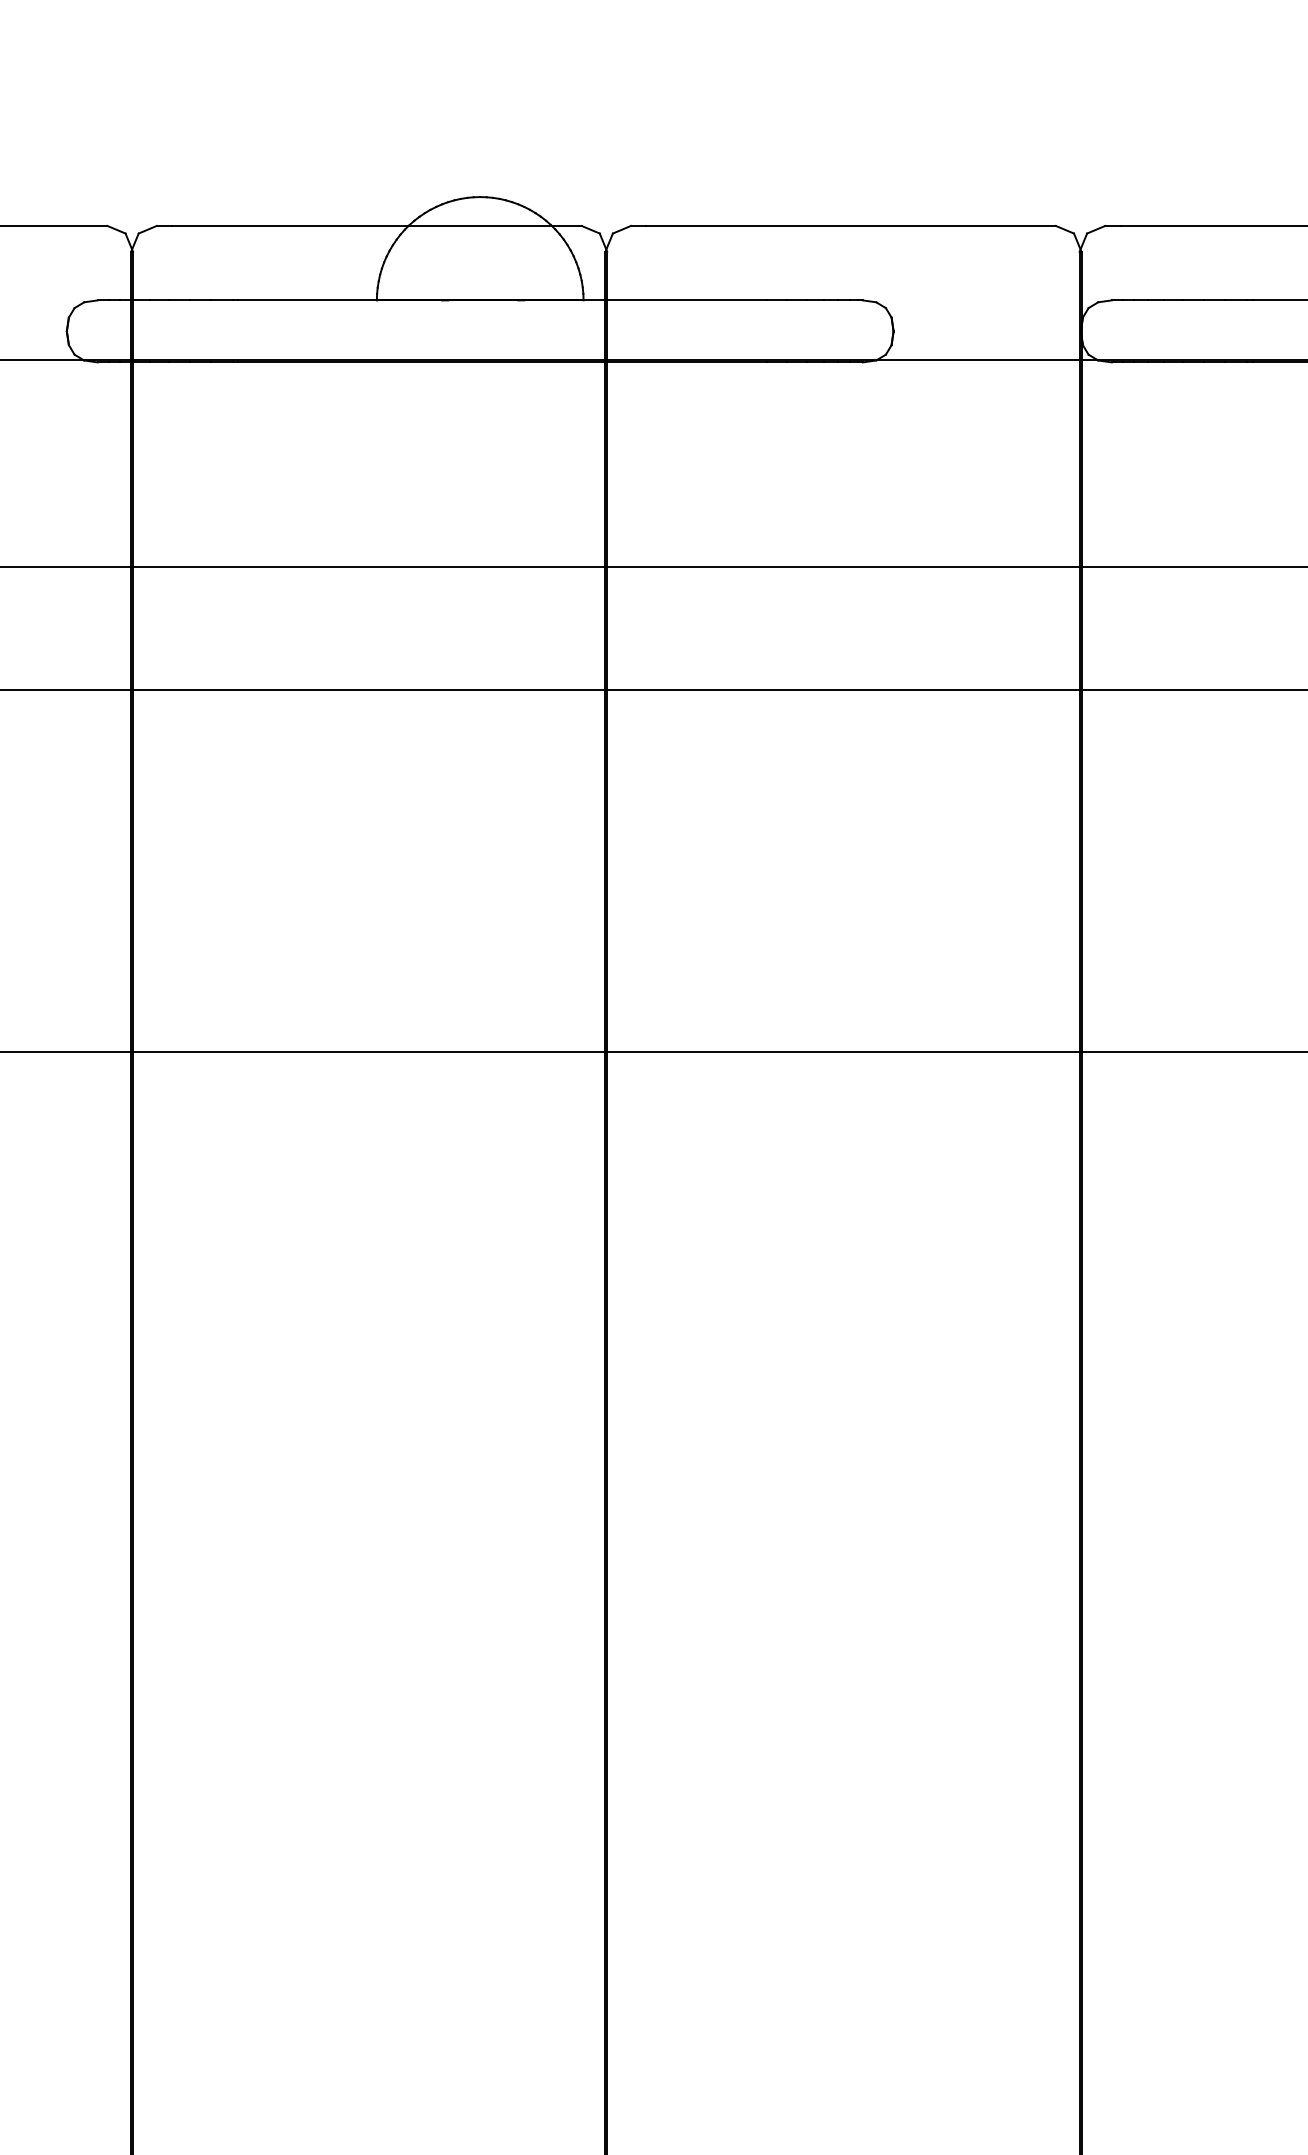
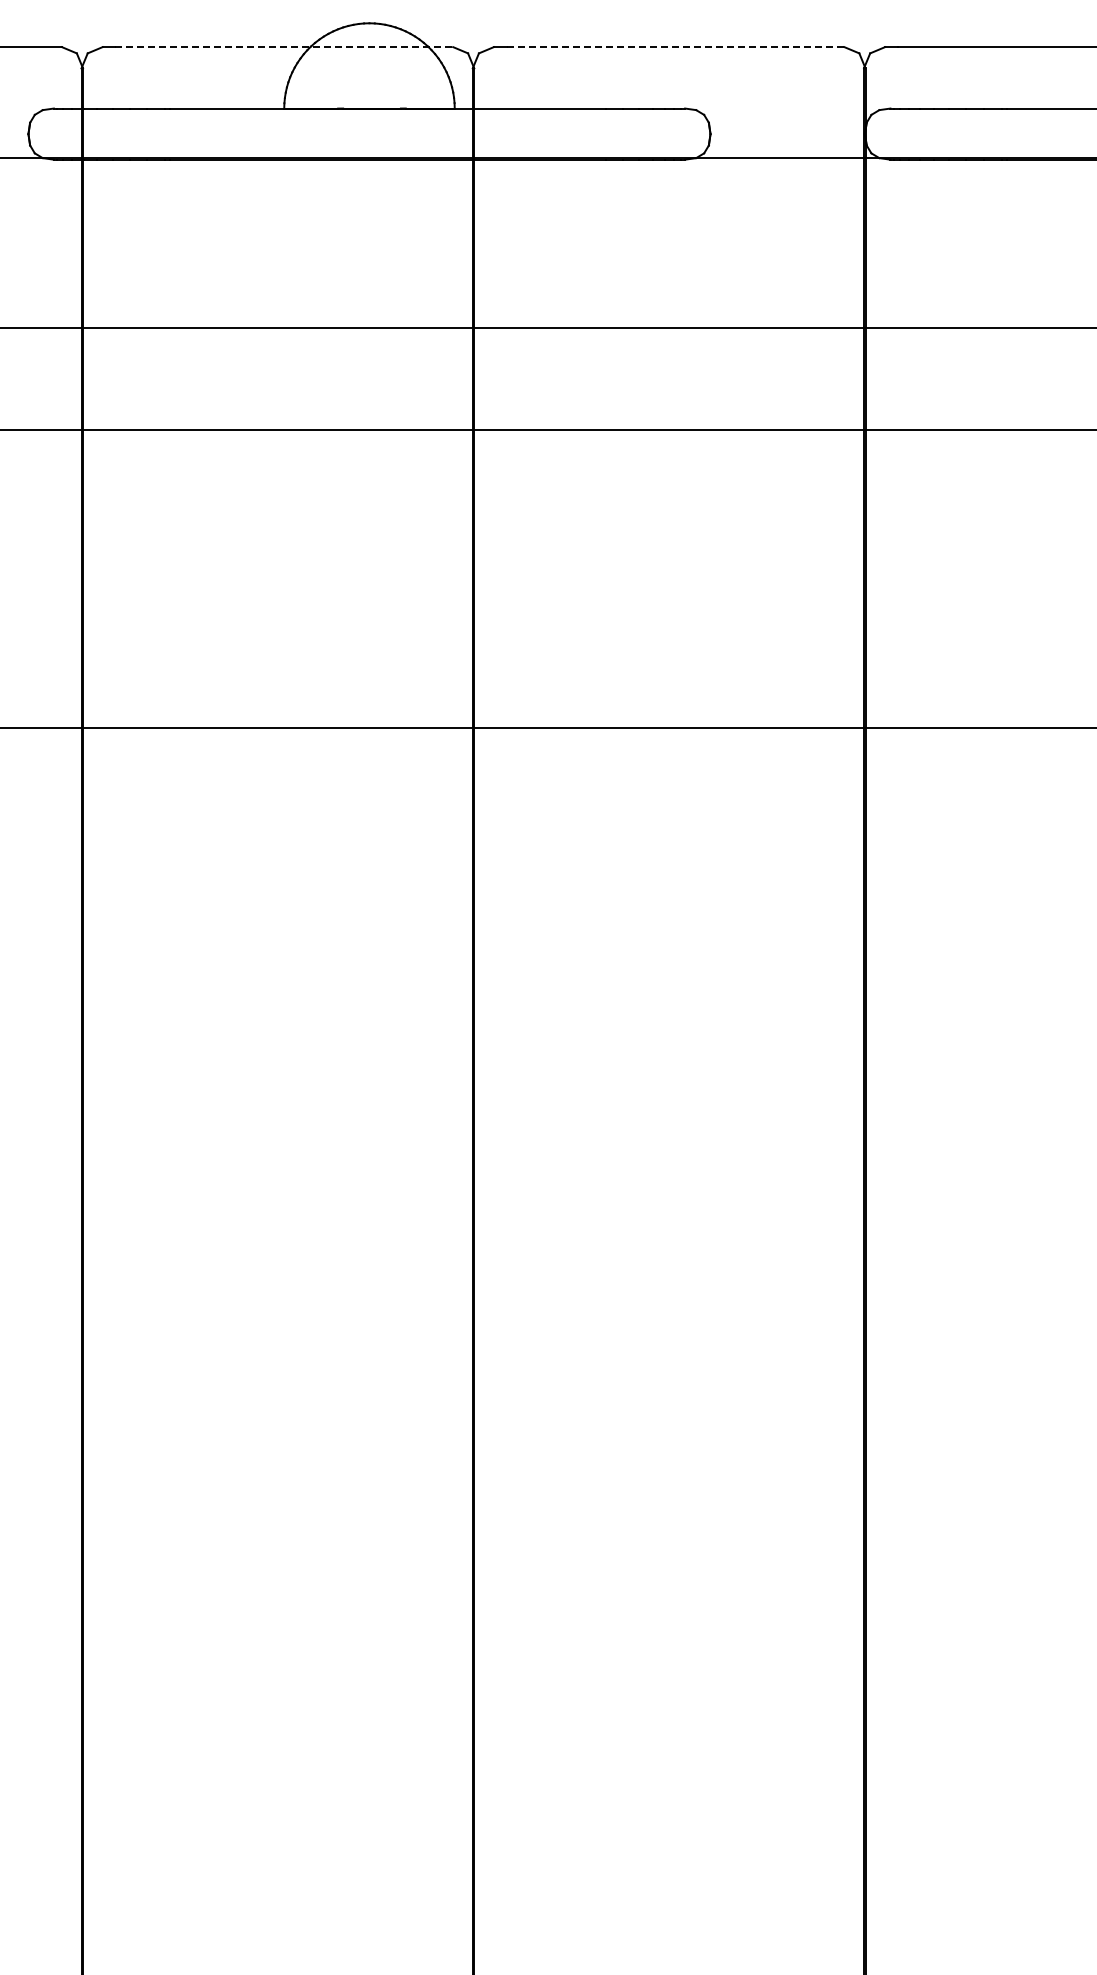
line: (377, 226) -> (284, 47), solid -> dashed
line: (851, 226) -> (675, 47), solid -> dashed

